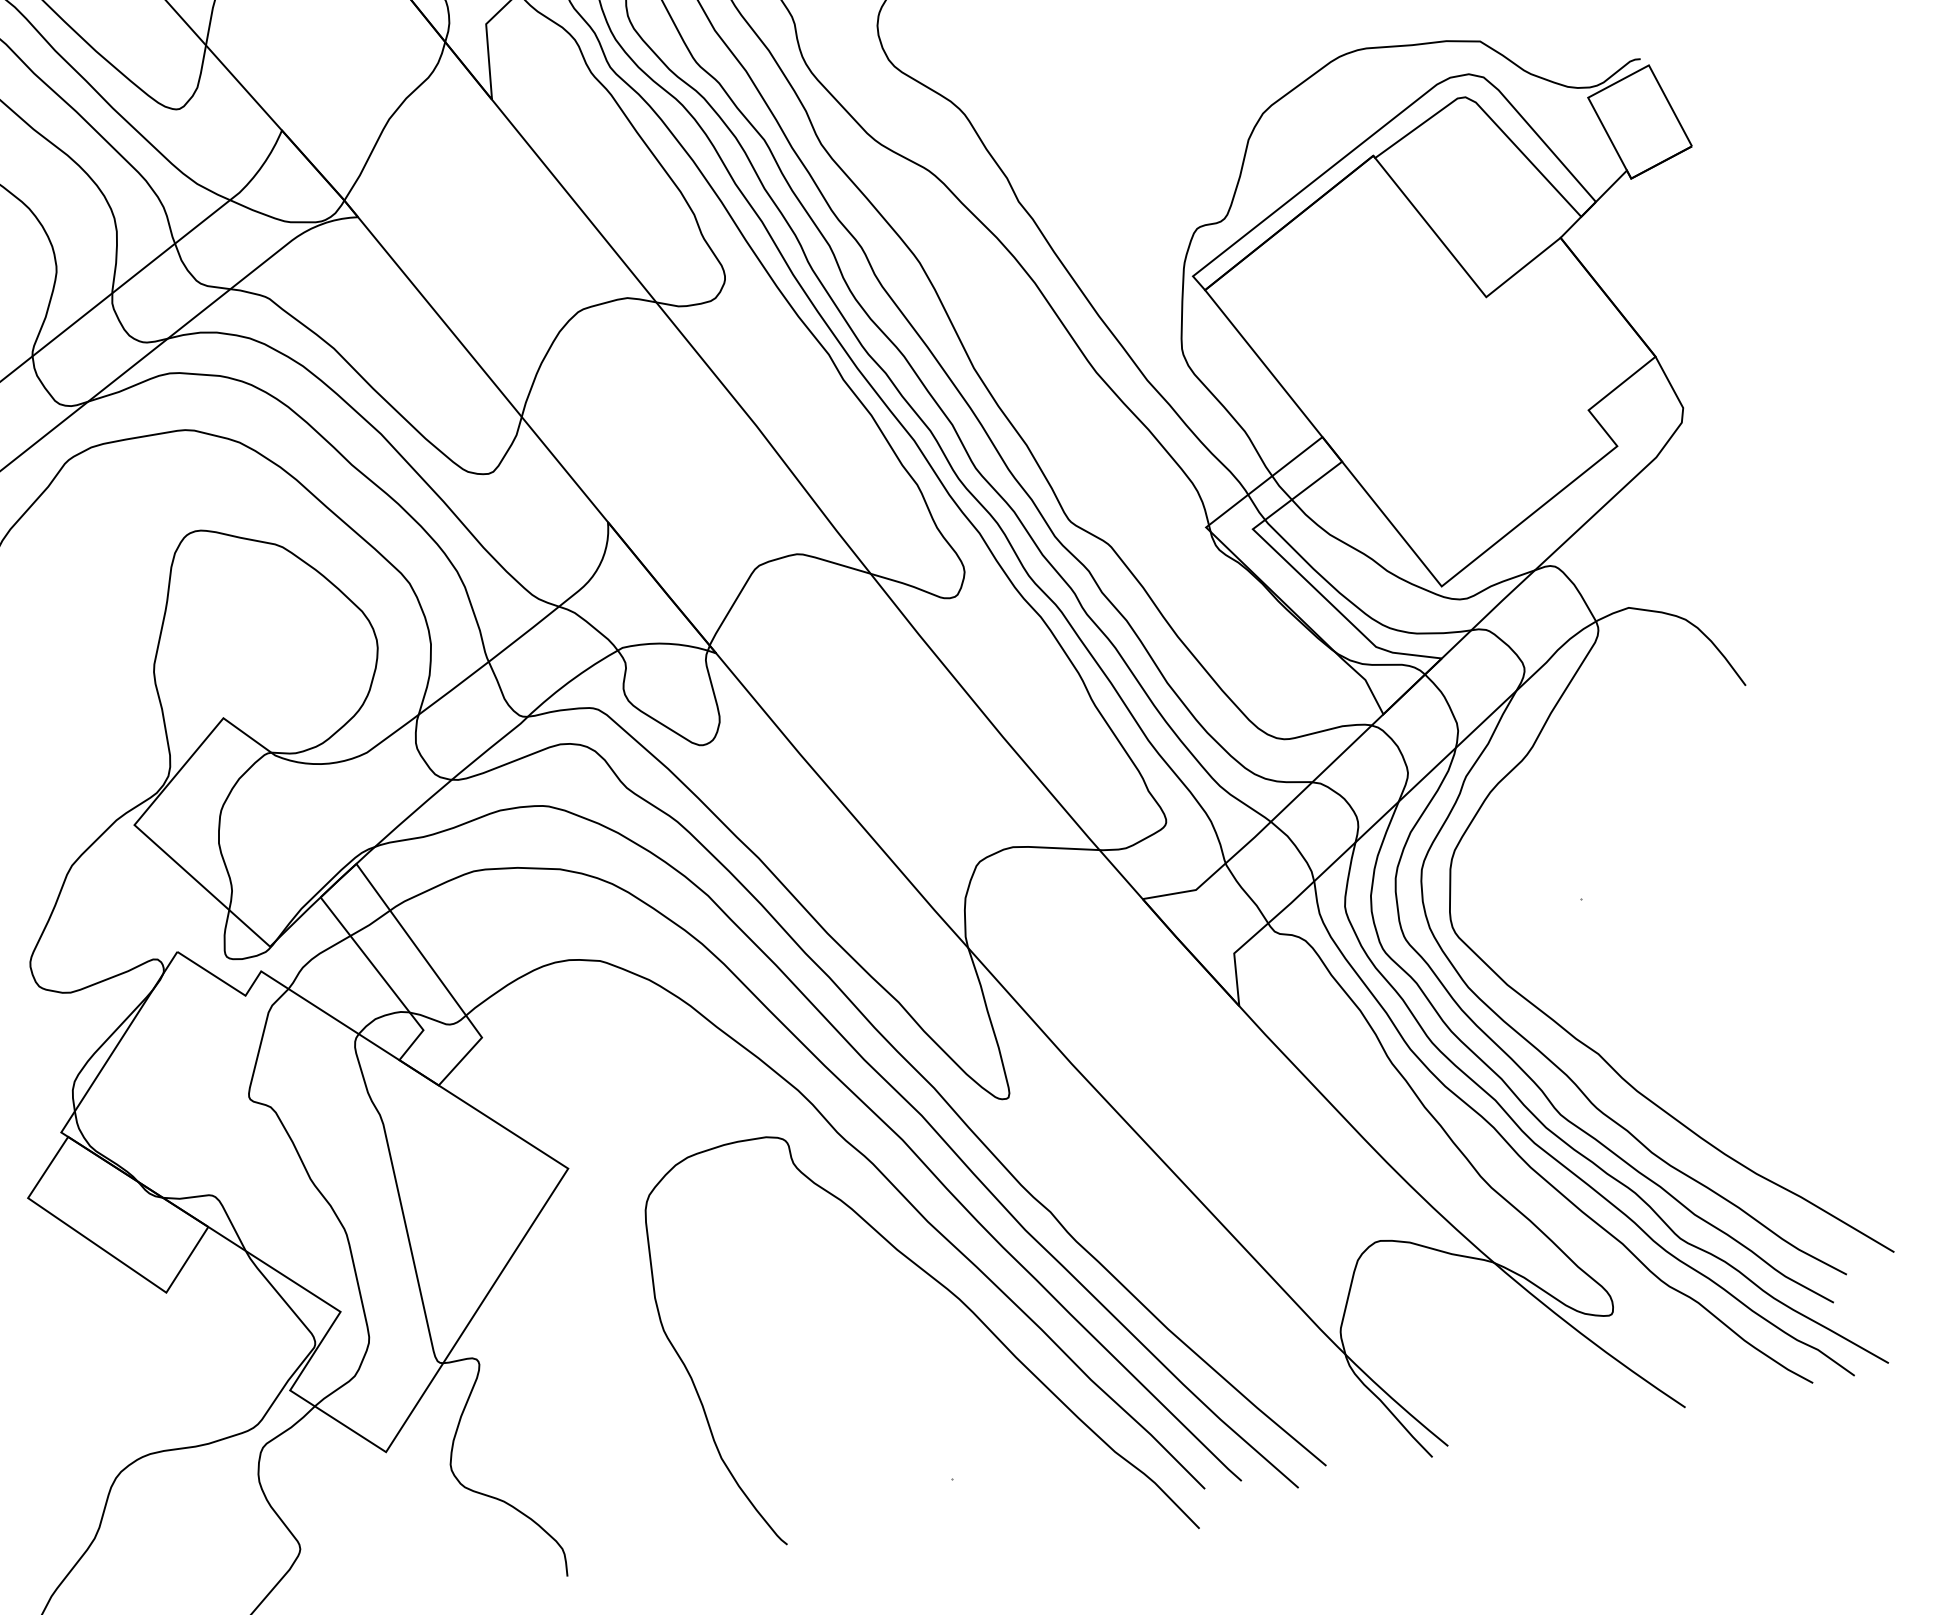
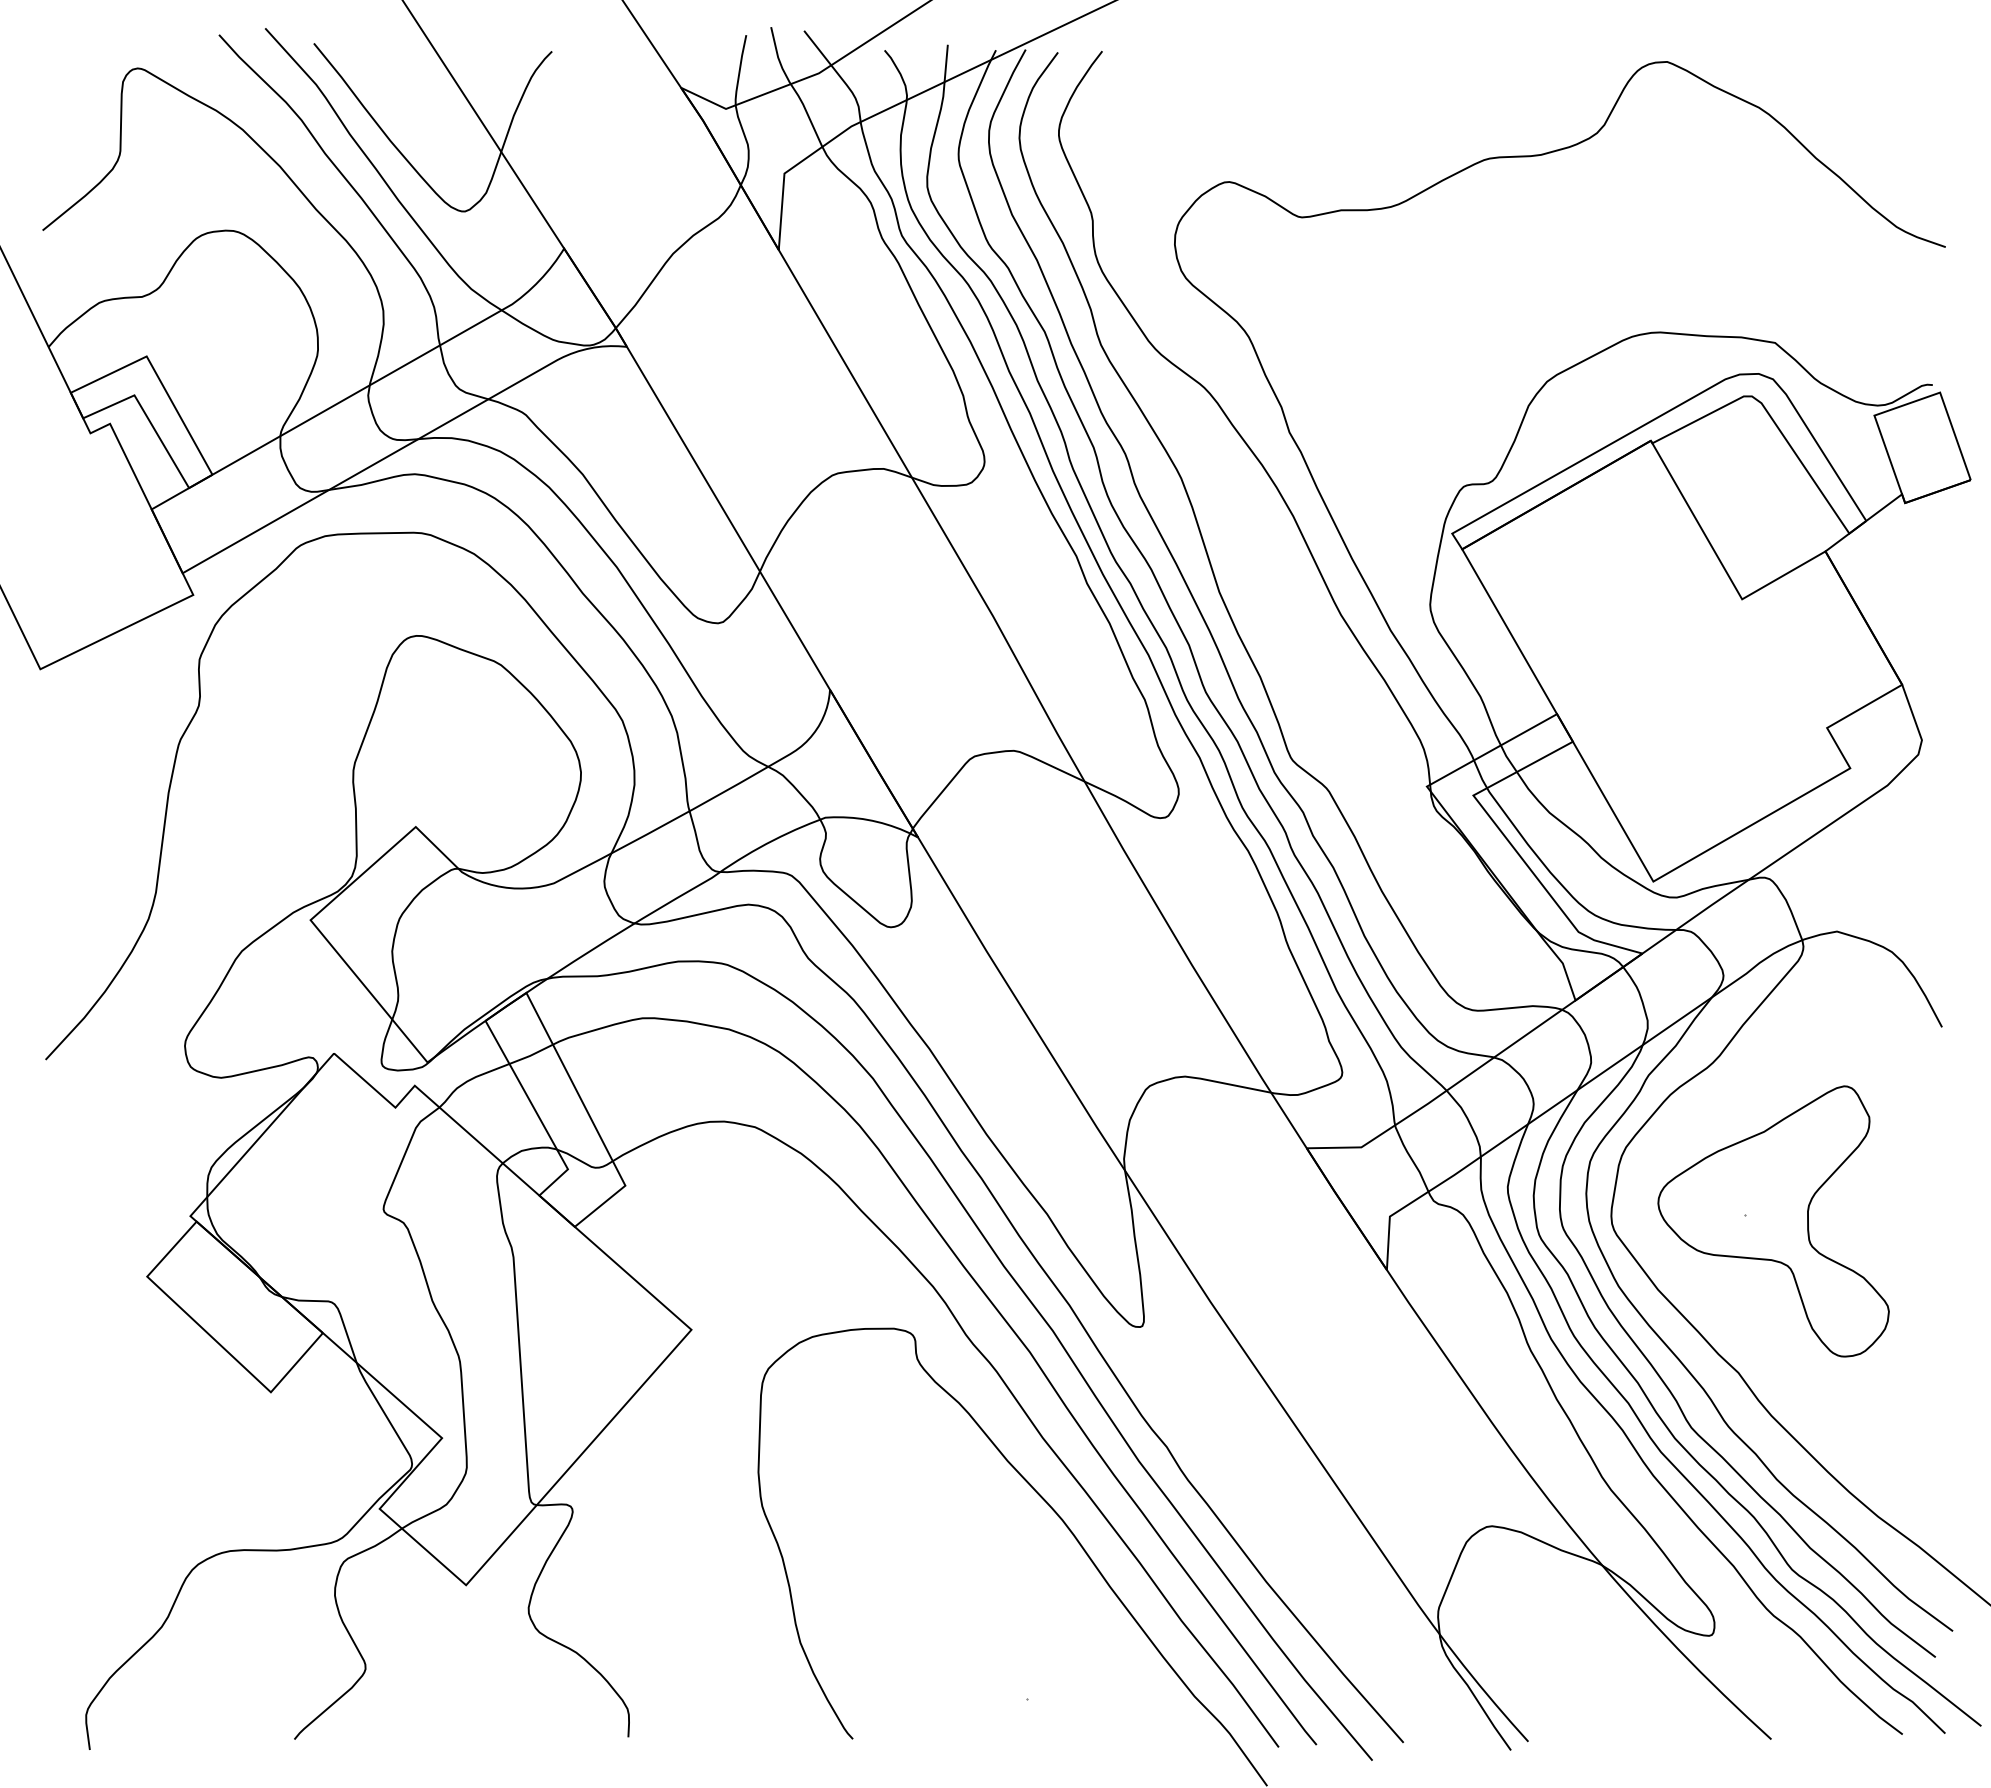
part: (1610, 900) -> (1773, 1221), added

